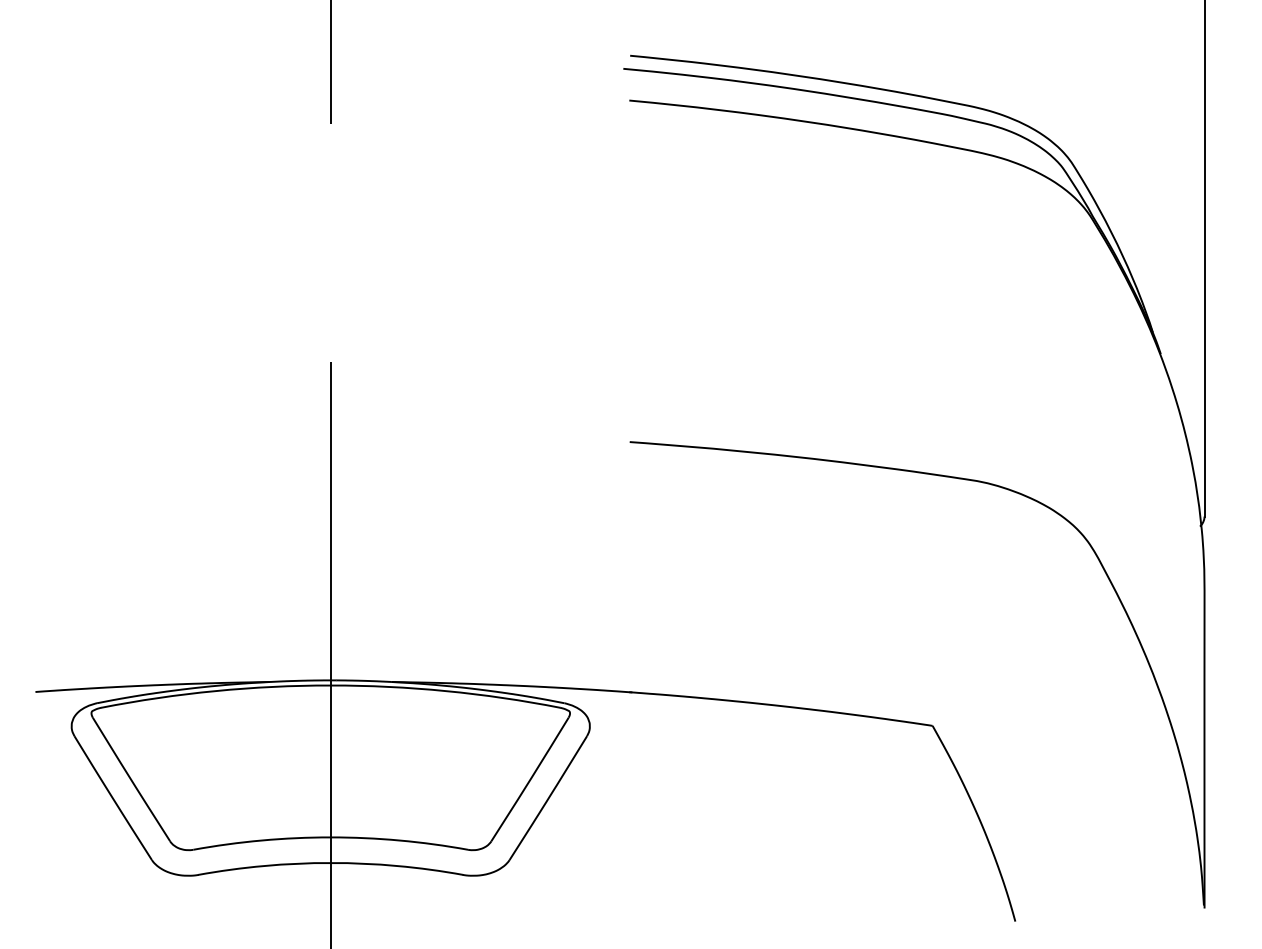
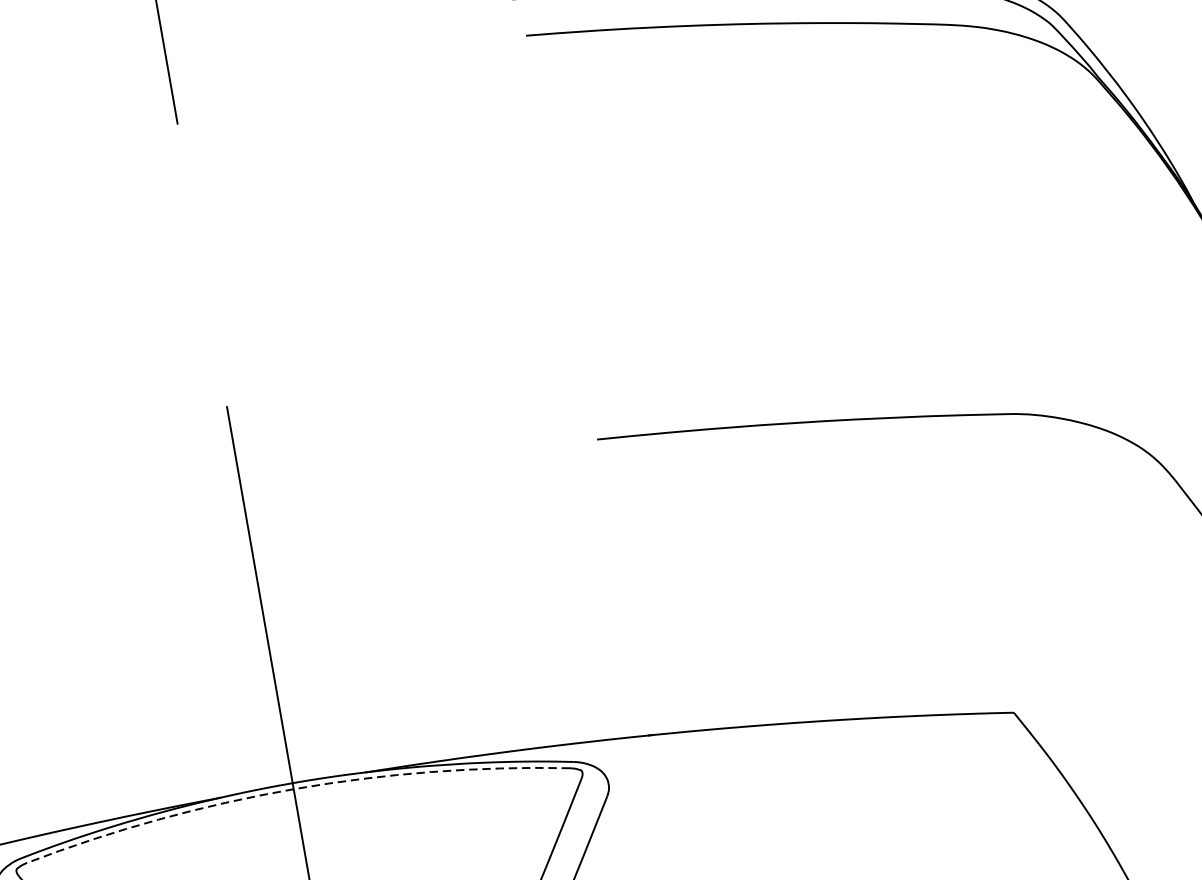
arc: (330, 685) -> (293, 789), solid -> dashed

